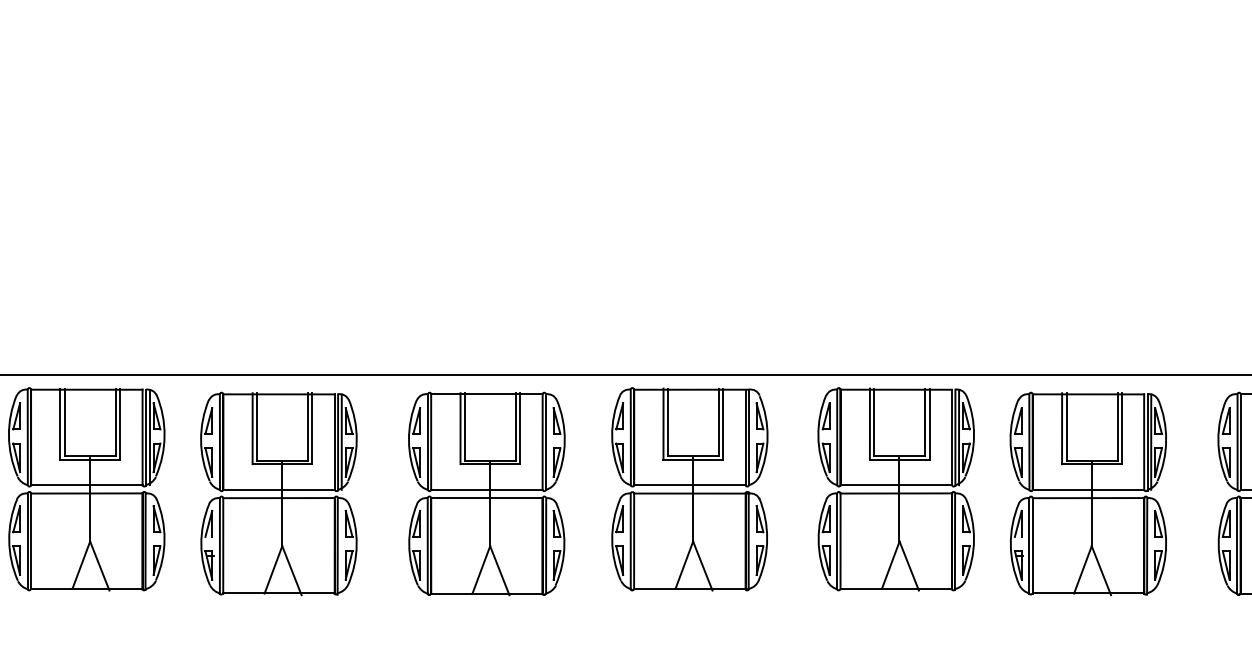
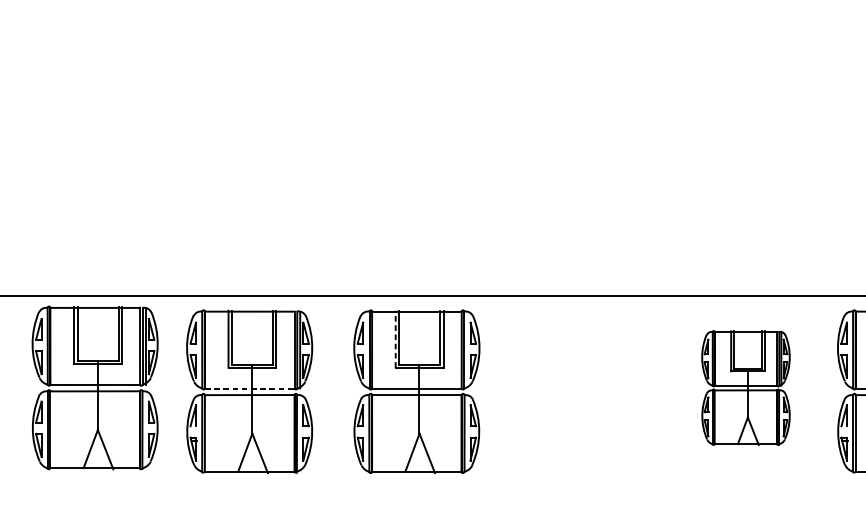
line: (460, 428) -> (395, 339), solid -> dashed
line: (278, 489) -> (249, 388), solid -> dashed
part: (689, 489) -> (579, 388), removed
part: (895, 489) -> (745, 388), size x0.7

